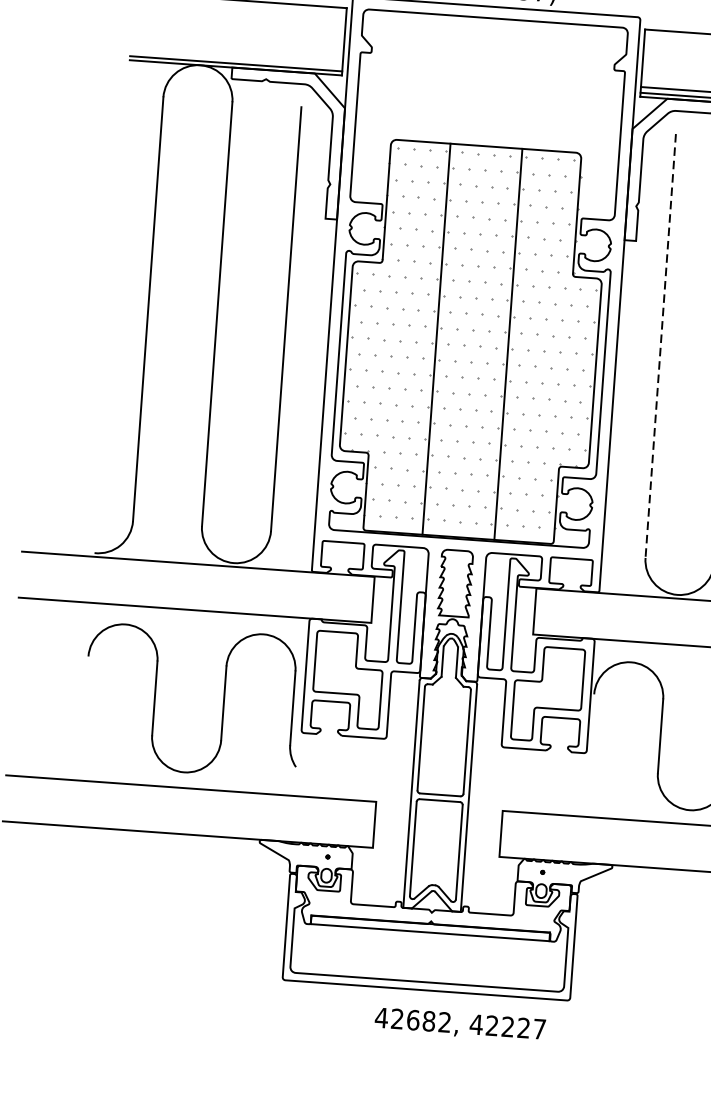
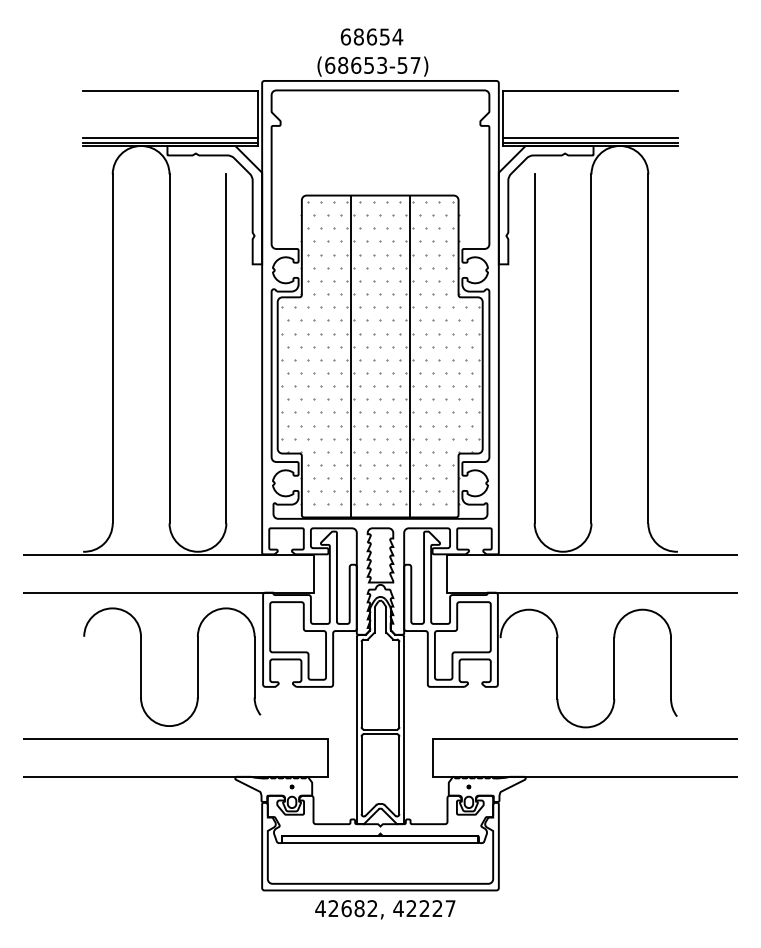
line: (236, 57) -> (170, 137), added
line: (660, 346) -> (534, 349), dashed -> solid
text: (460, 1024) -> (385, 909), moved

